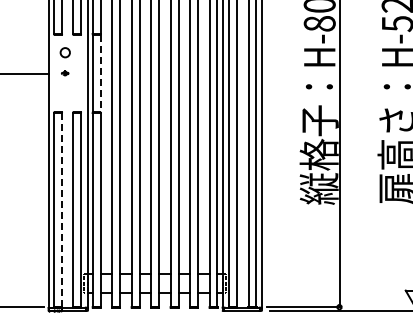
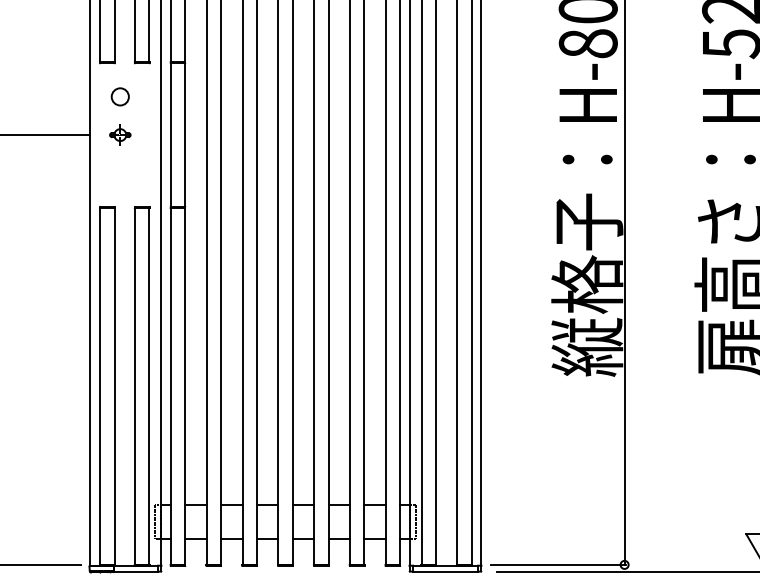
part: (64, 73) -> (118, 135), size x1.67
line: (100, 74) -> (185, 136), dashed -> solid
line: (62, 210) -> (115, 387), dashed -> solid

